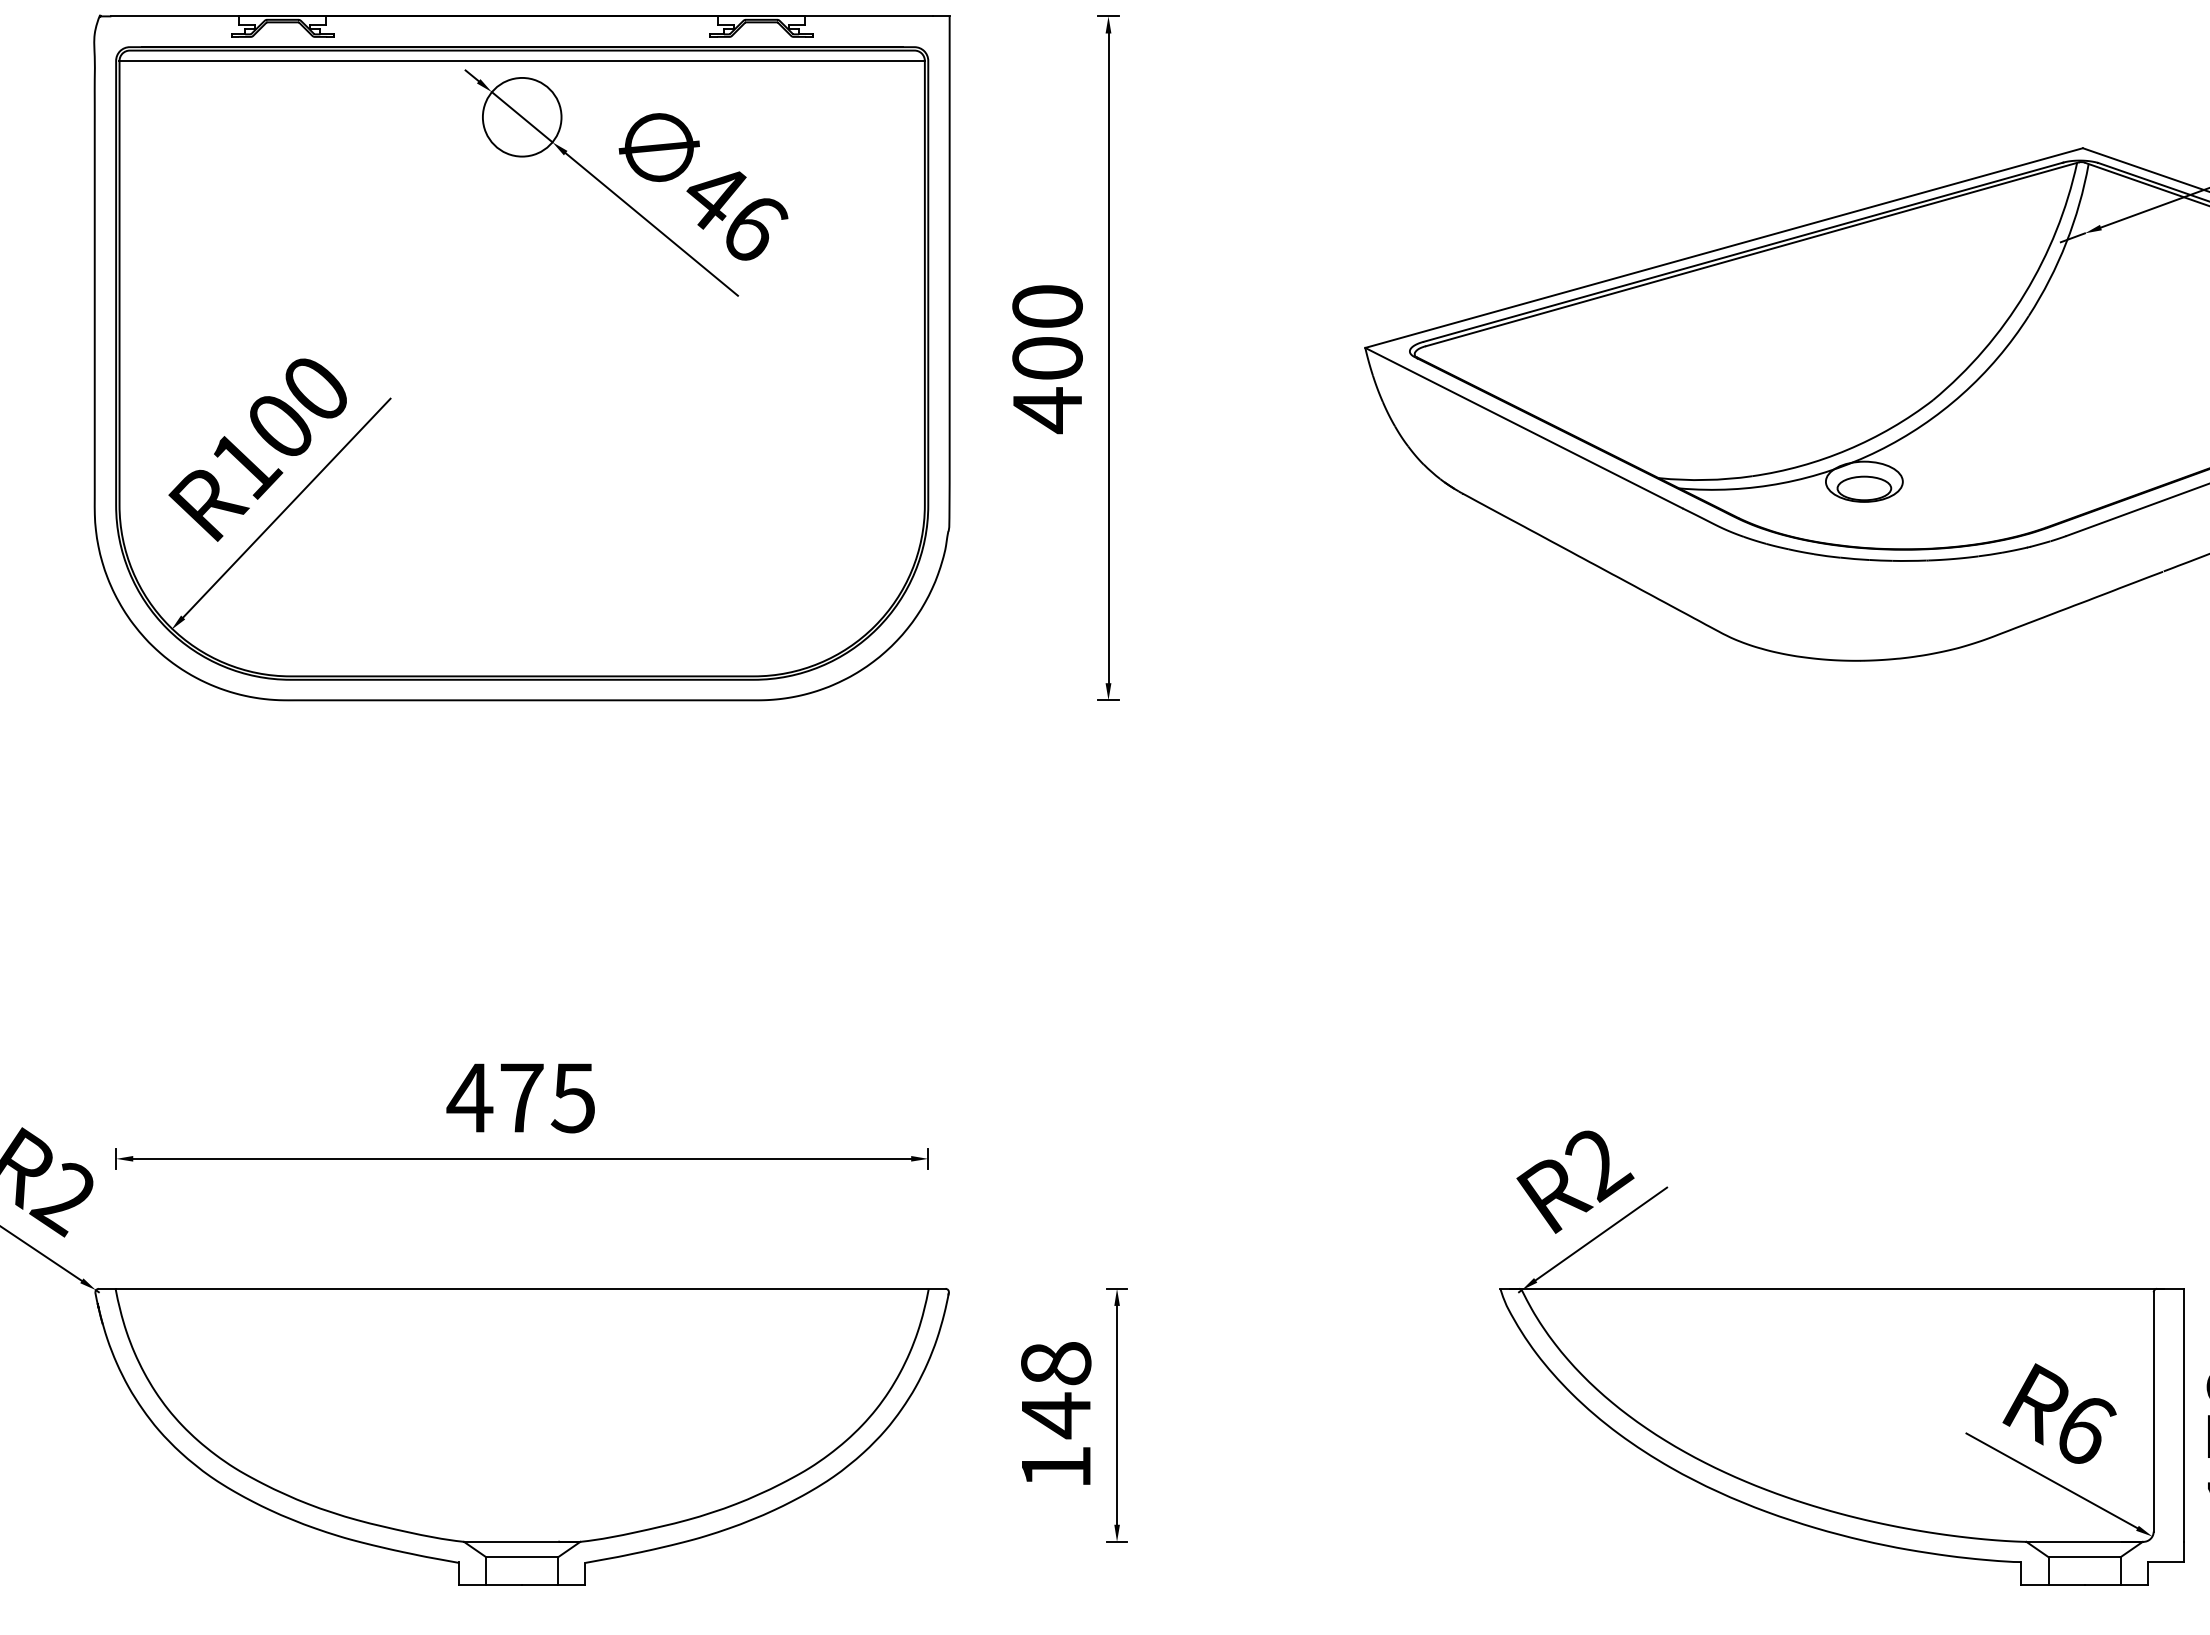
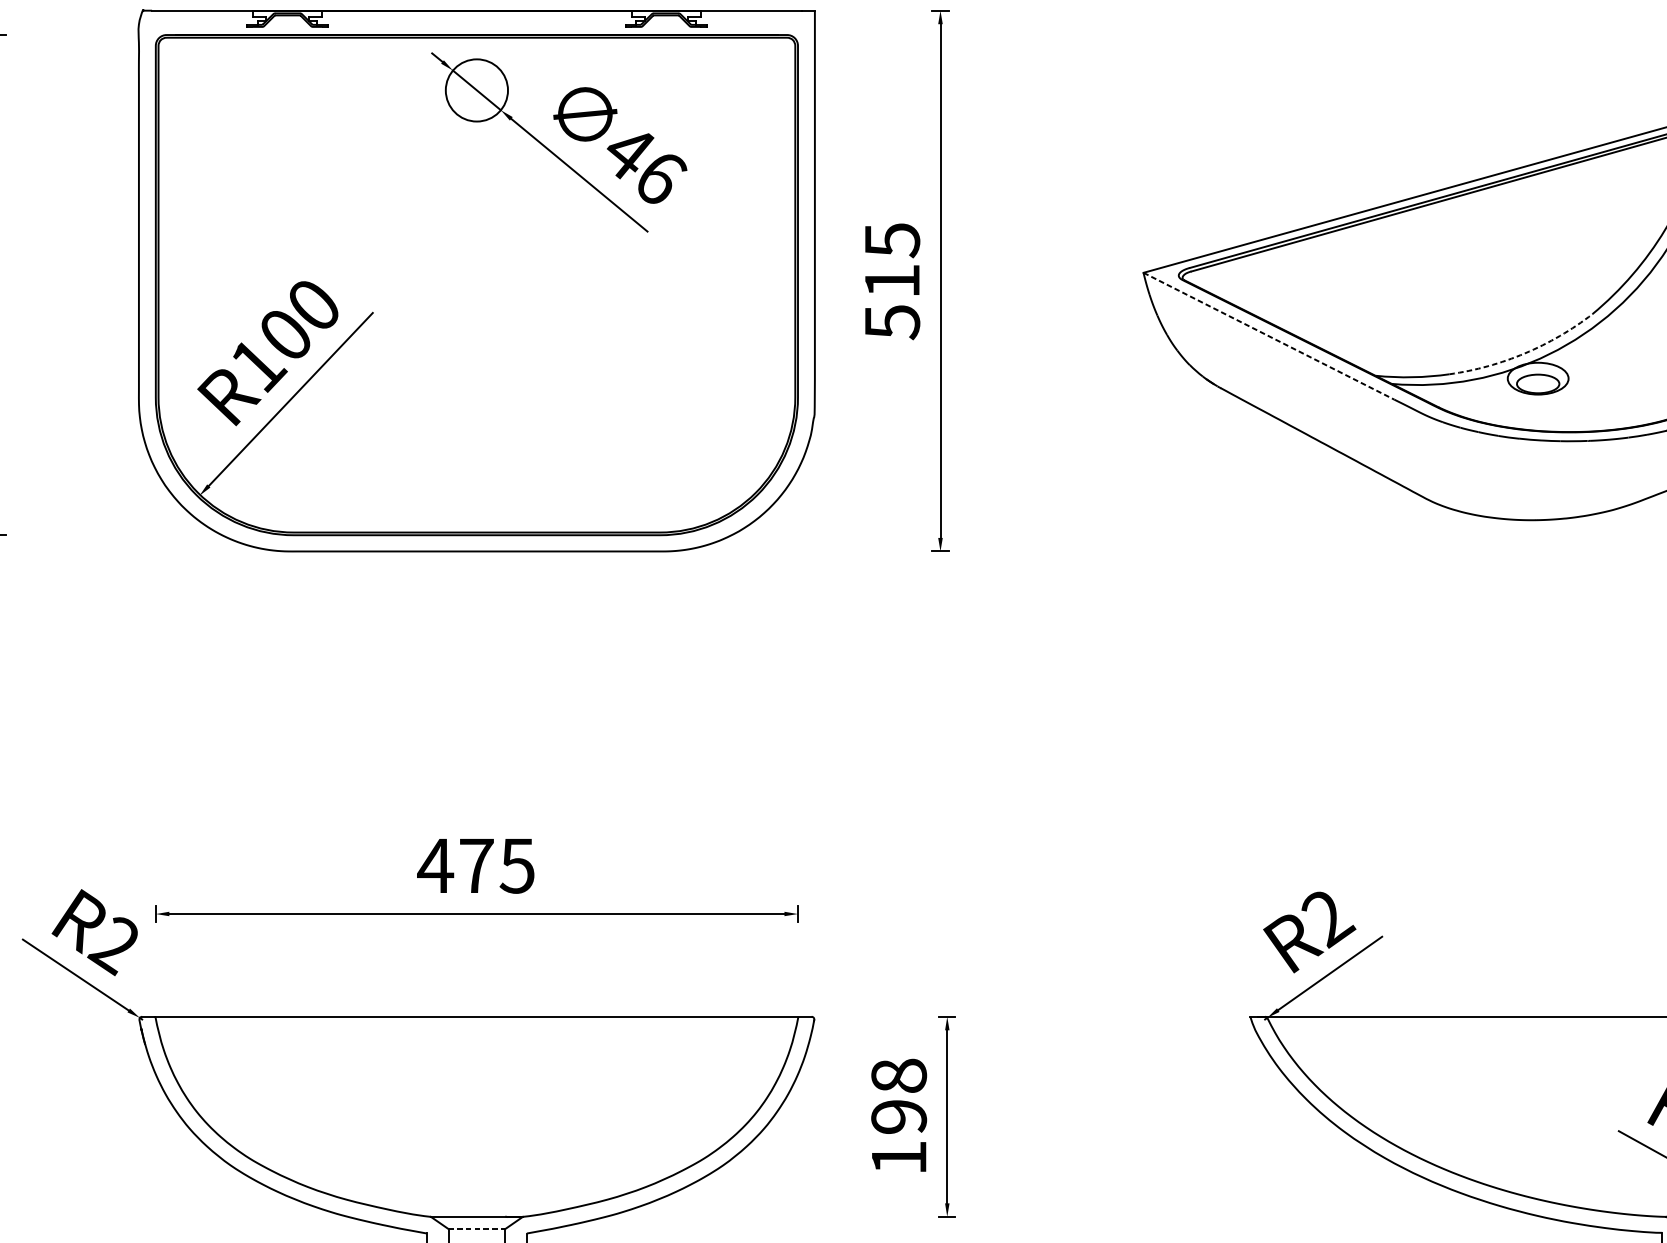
line: (522, 60) -> (477, 45), removed
text: (1047, 359) -> (892, 281), 400 -> 515
line: (1523, 428) -> (1268, 336), solid -> dashed
arc: (1847, 449) -> (1524, 353), solid -> dashed
text: (1055, 1415) -> (898, 1116), 148 -> 198
line: (522, 1557) -> (477, 1229), solid -> dashed

